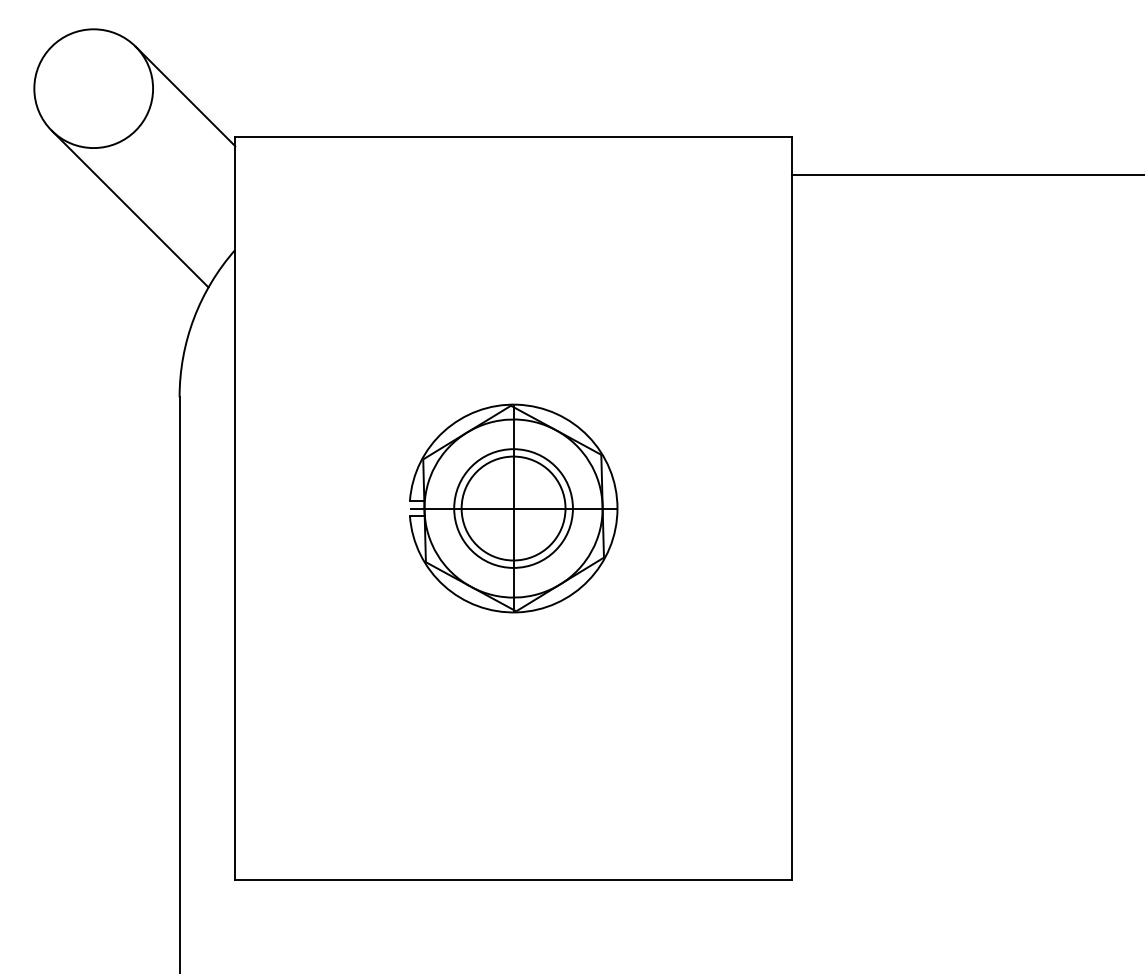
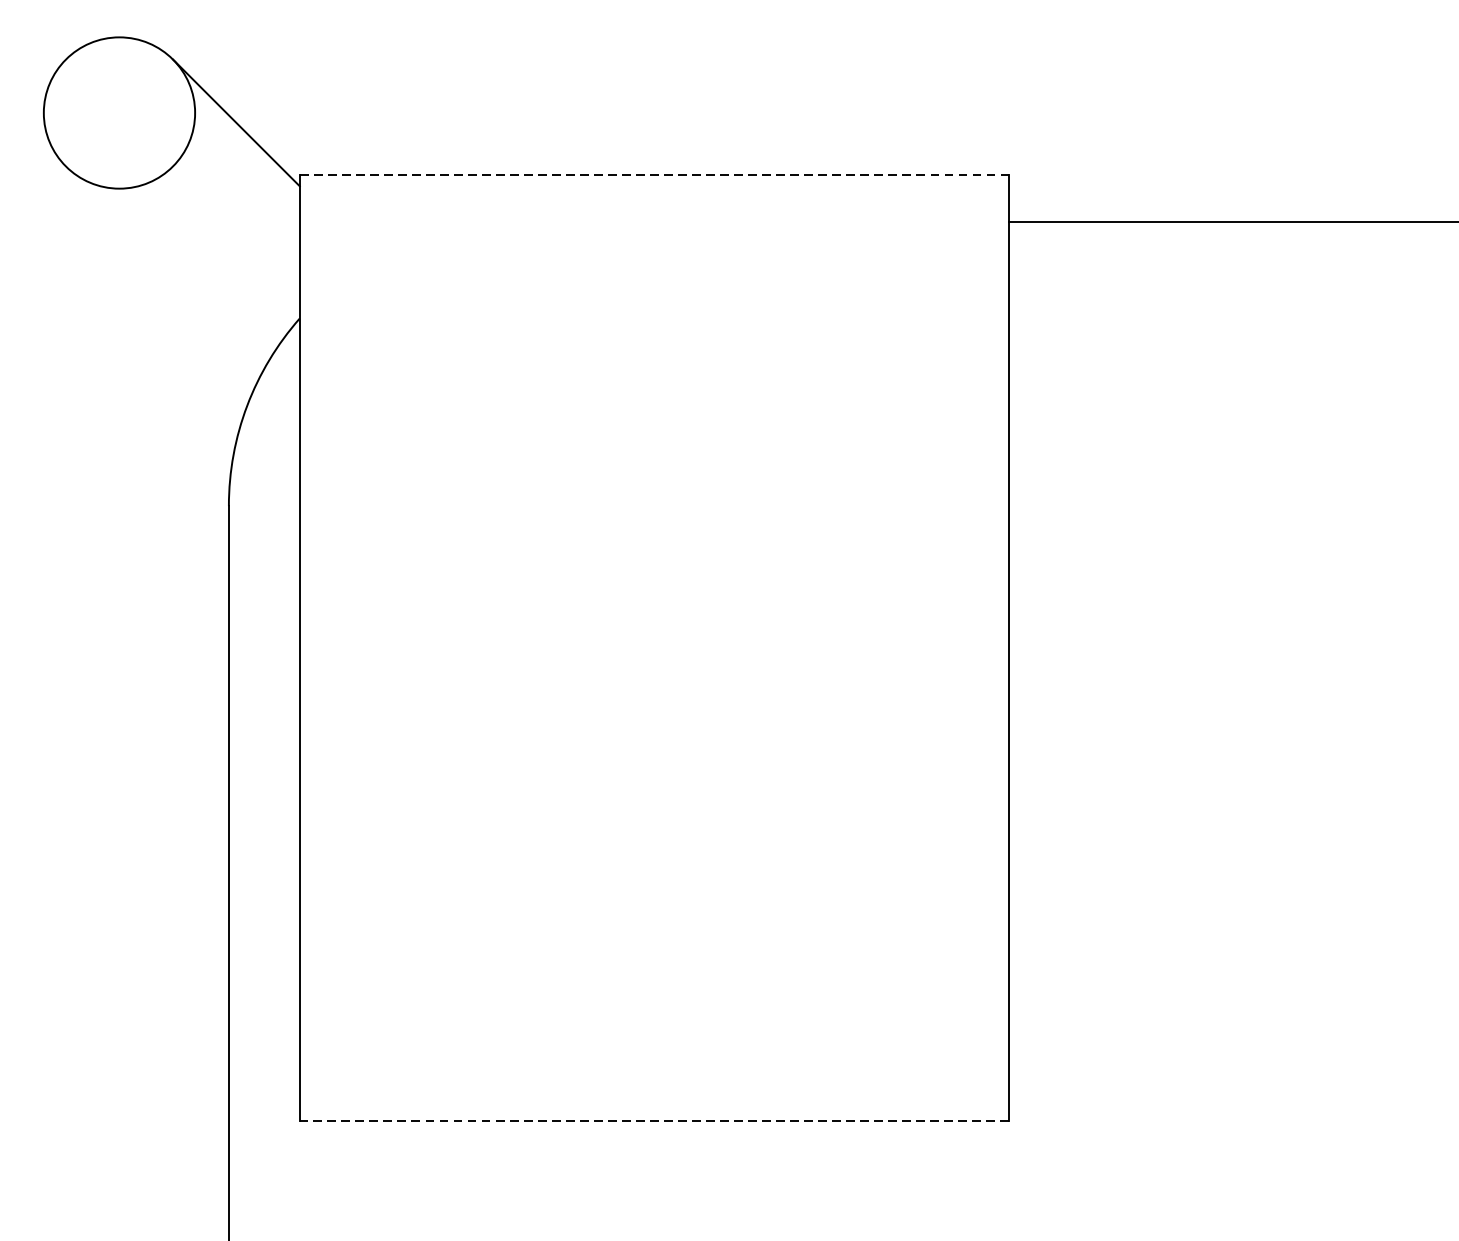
line: (514, 137) -> (655, 175), solid -> dashed
line: (129, 208) -> (165, 265), removed
part: (513, 508) -> (654, 647), removed
line: (513, 879) -> (654, 1120), solid -> dashed

